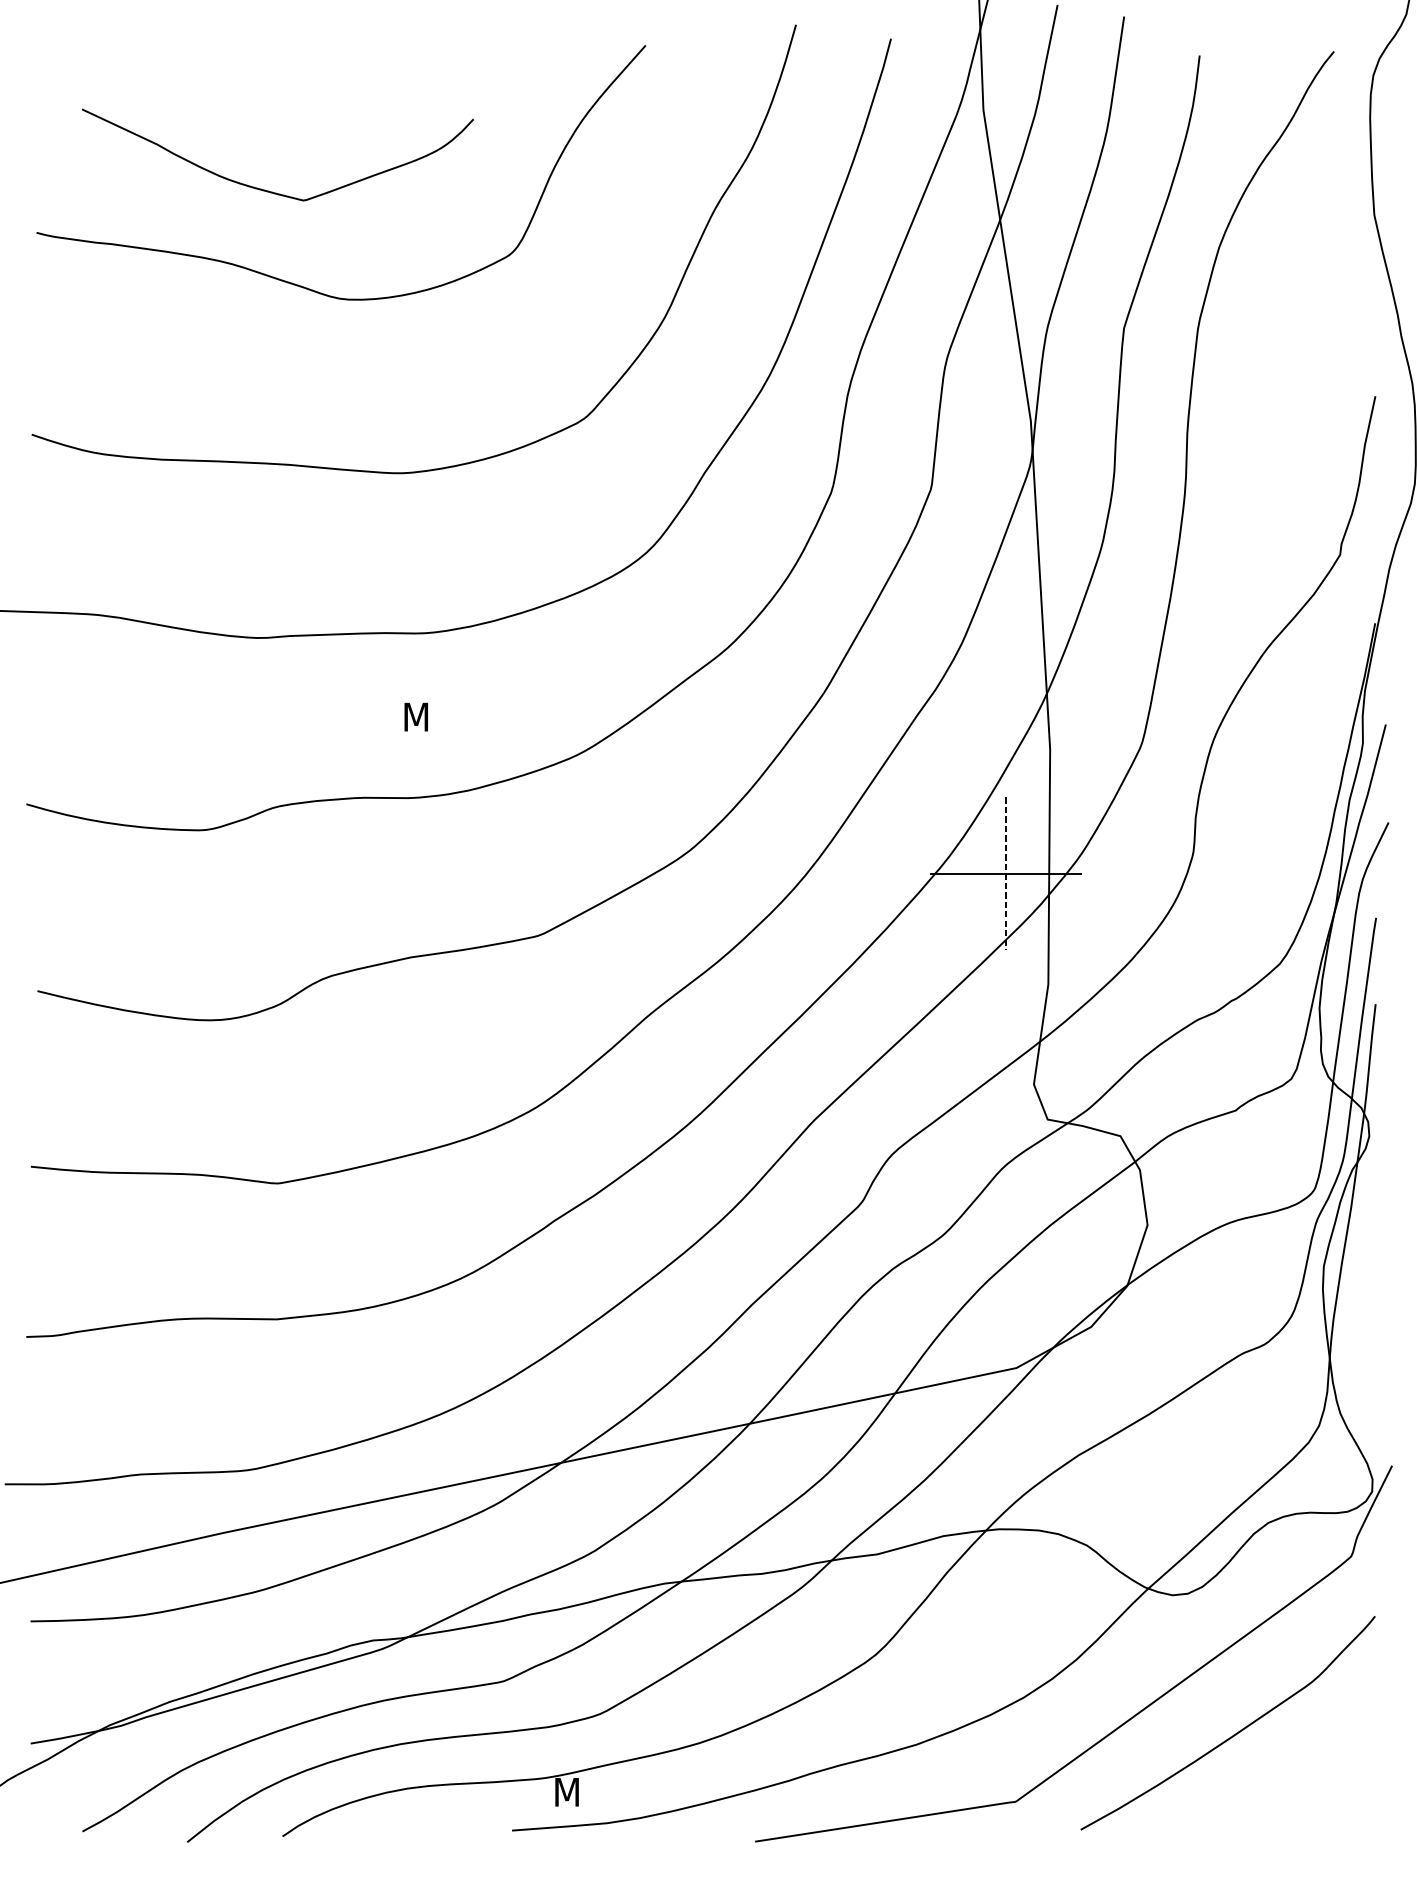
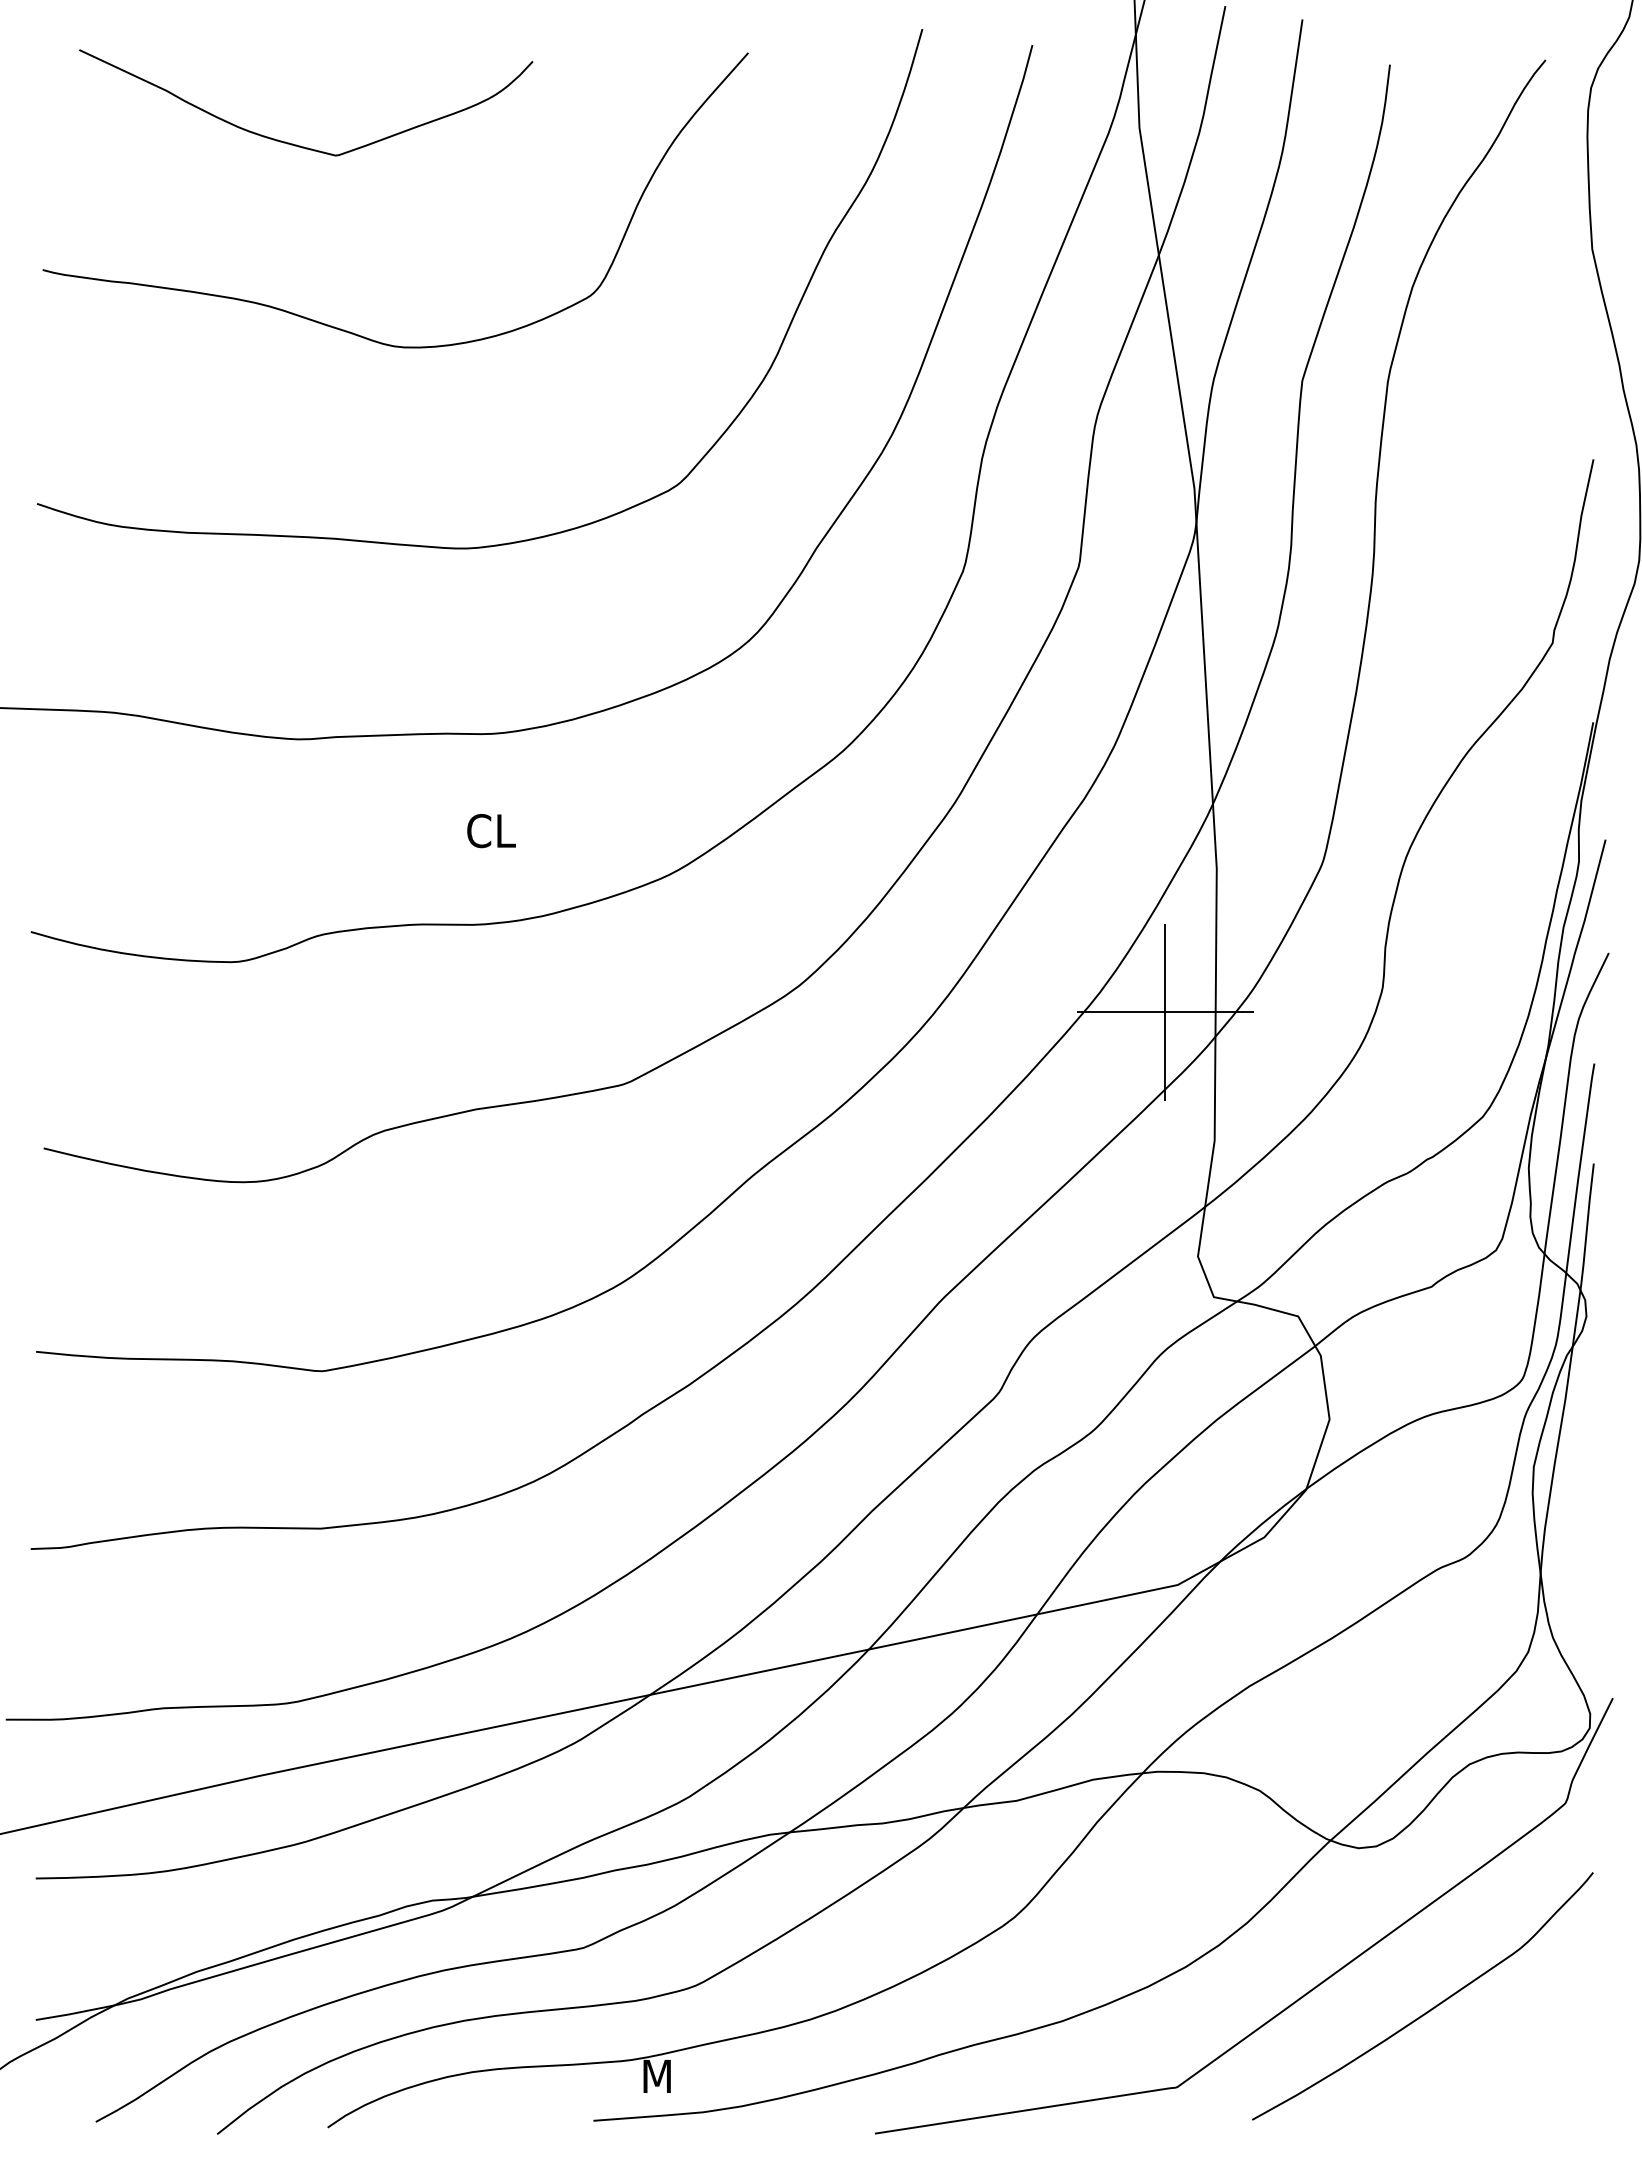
curve: (266, 190) -> (293, 143), moved
text: (424, 717) -> (491, 831), M -> CL
line: (1005, 873) -> (1165, 1012), dashed -> solid

